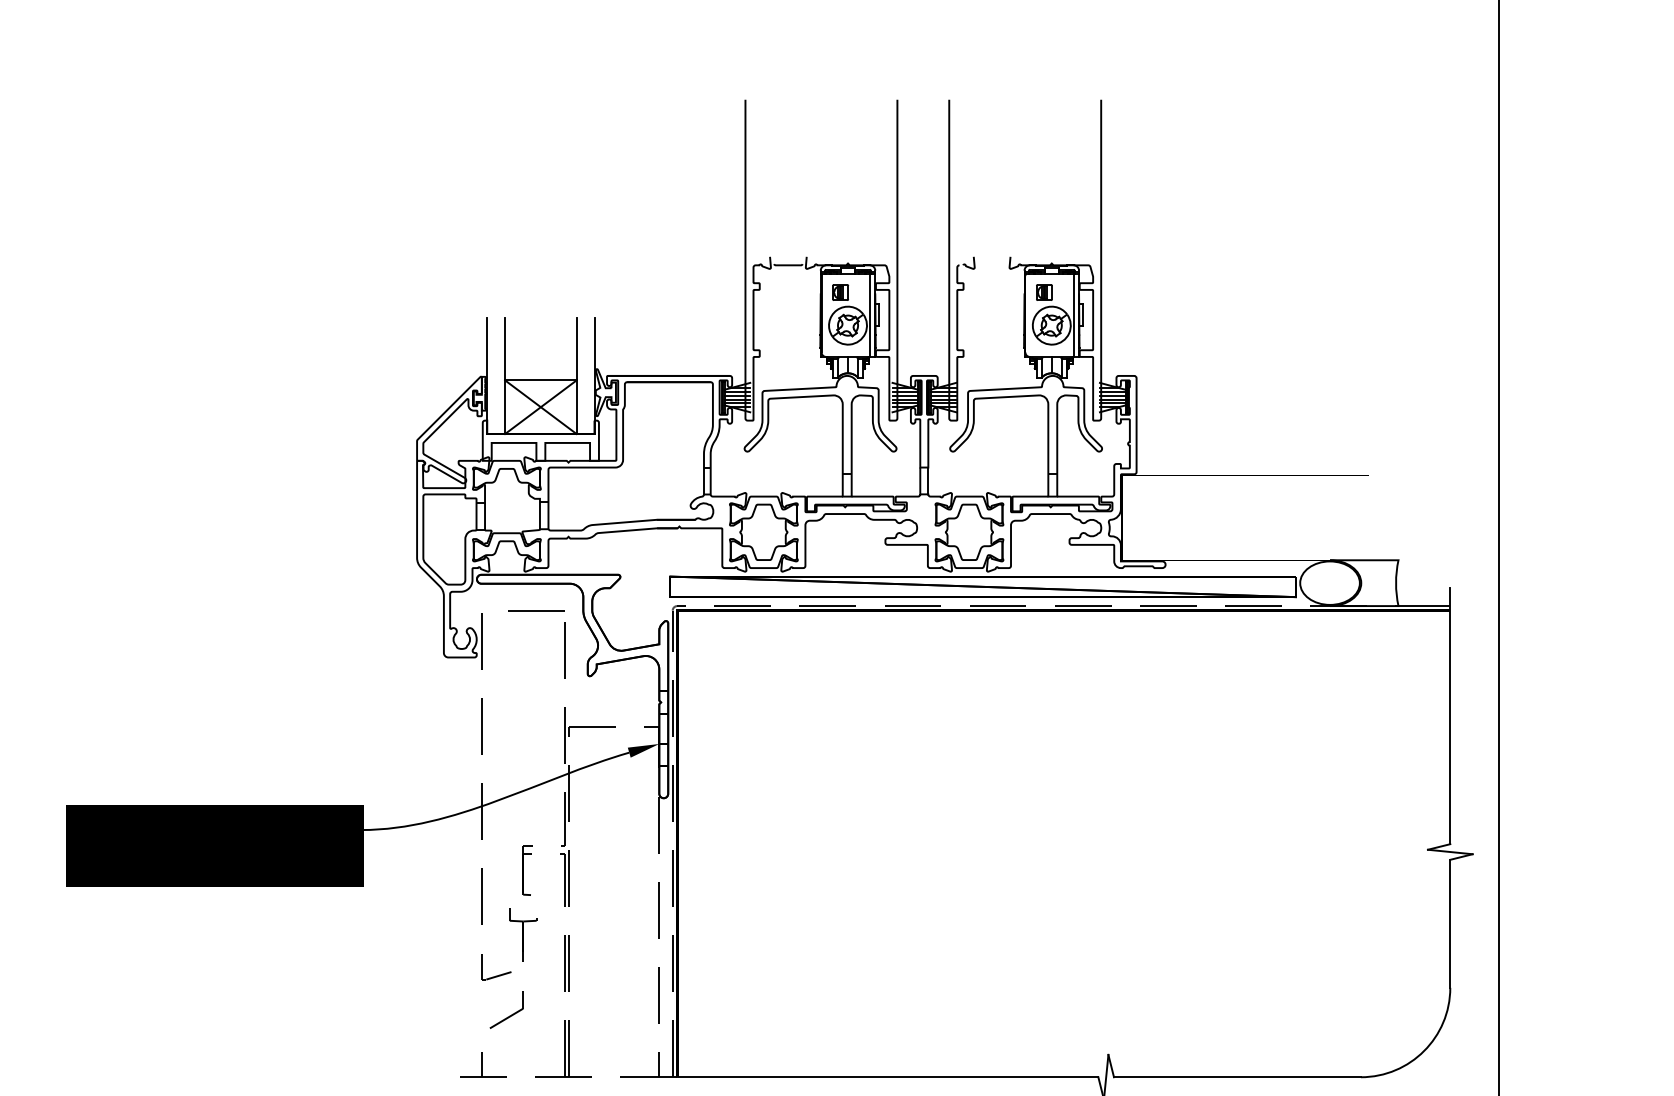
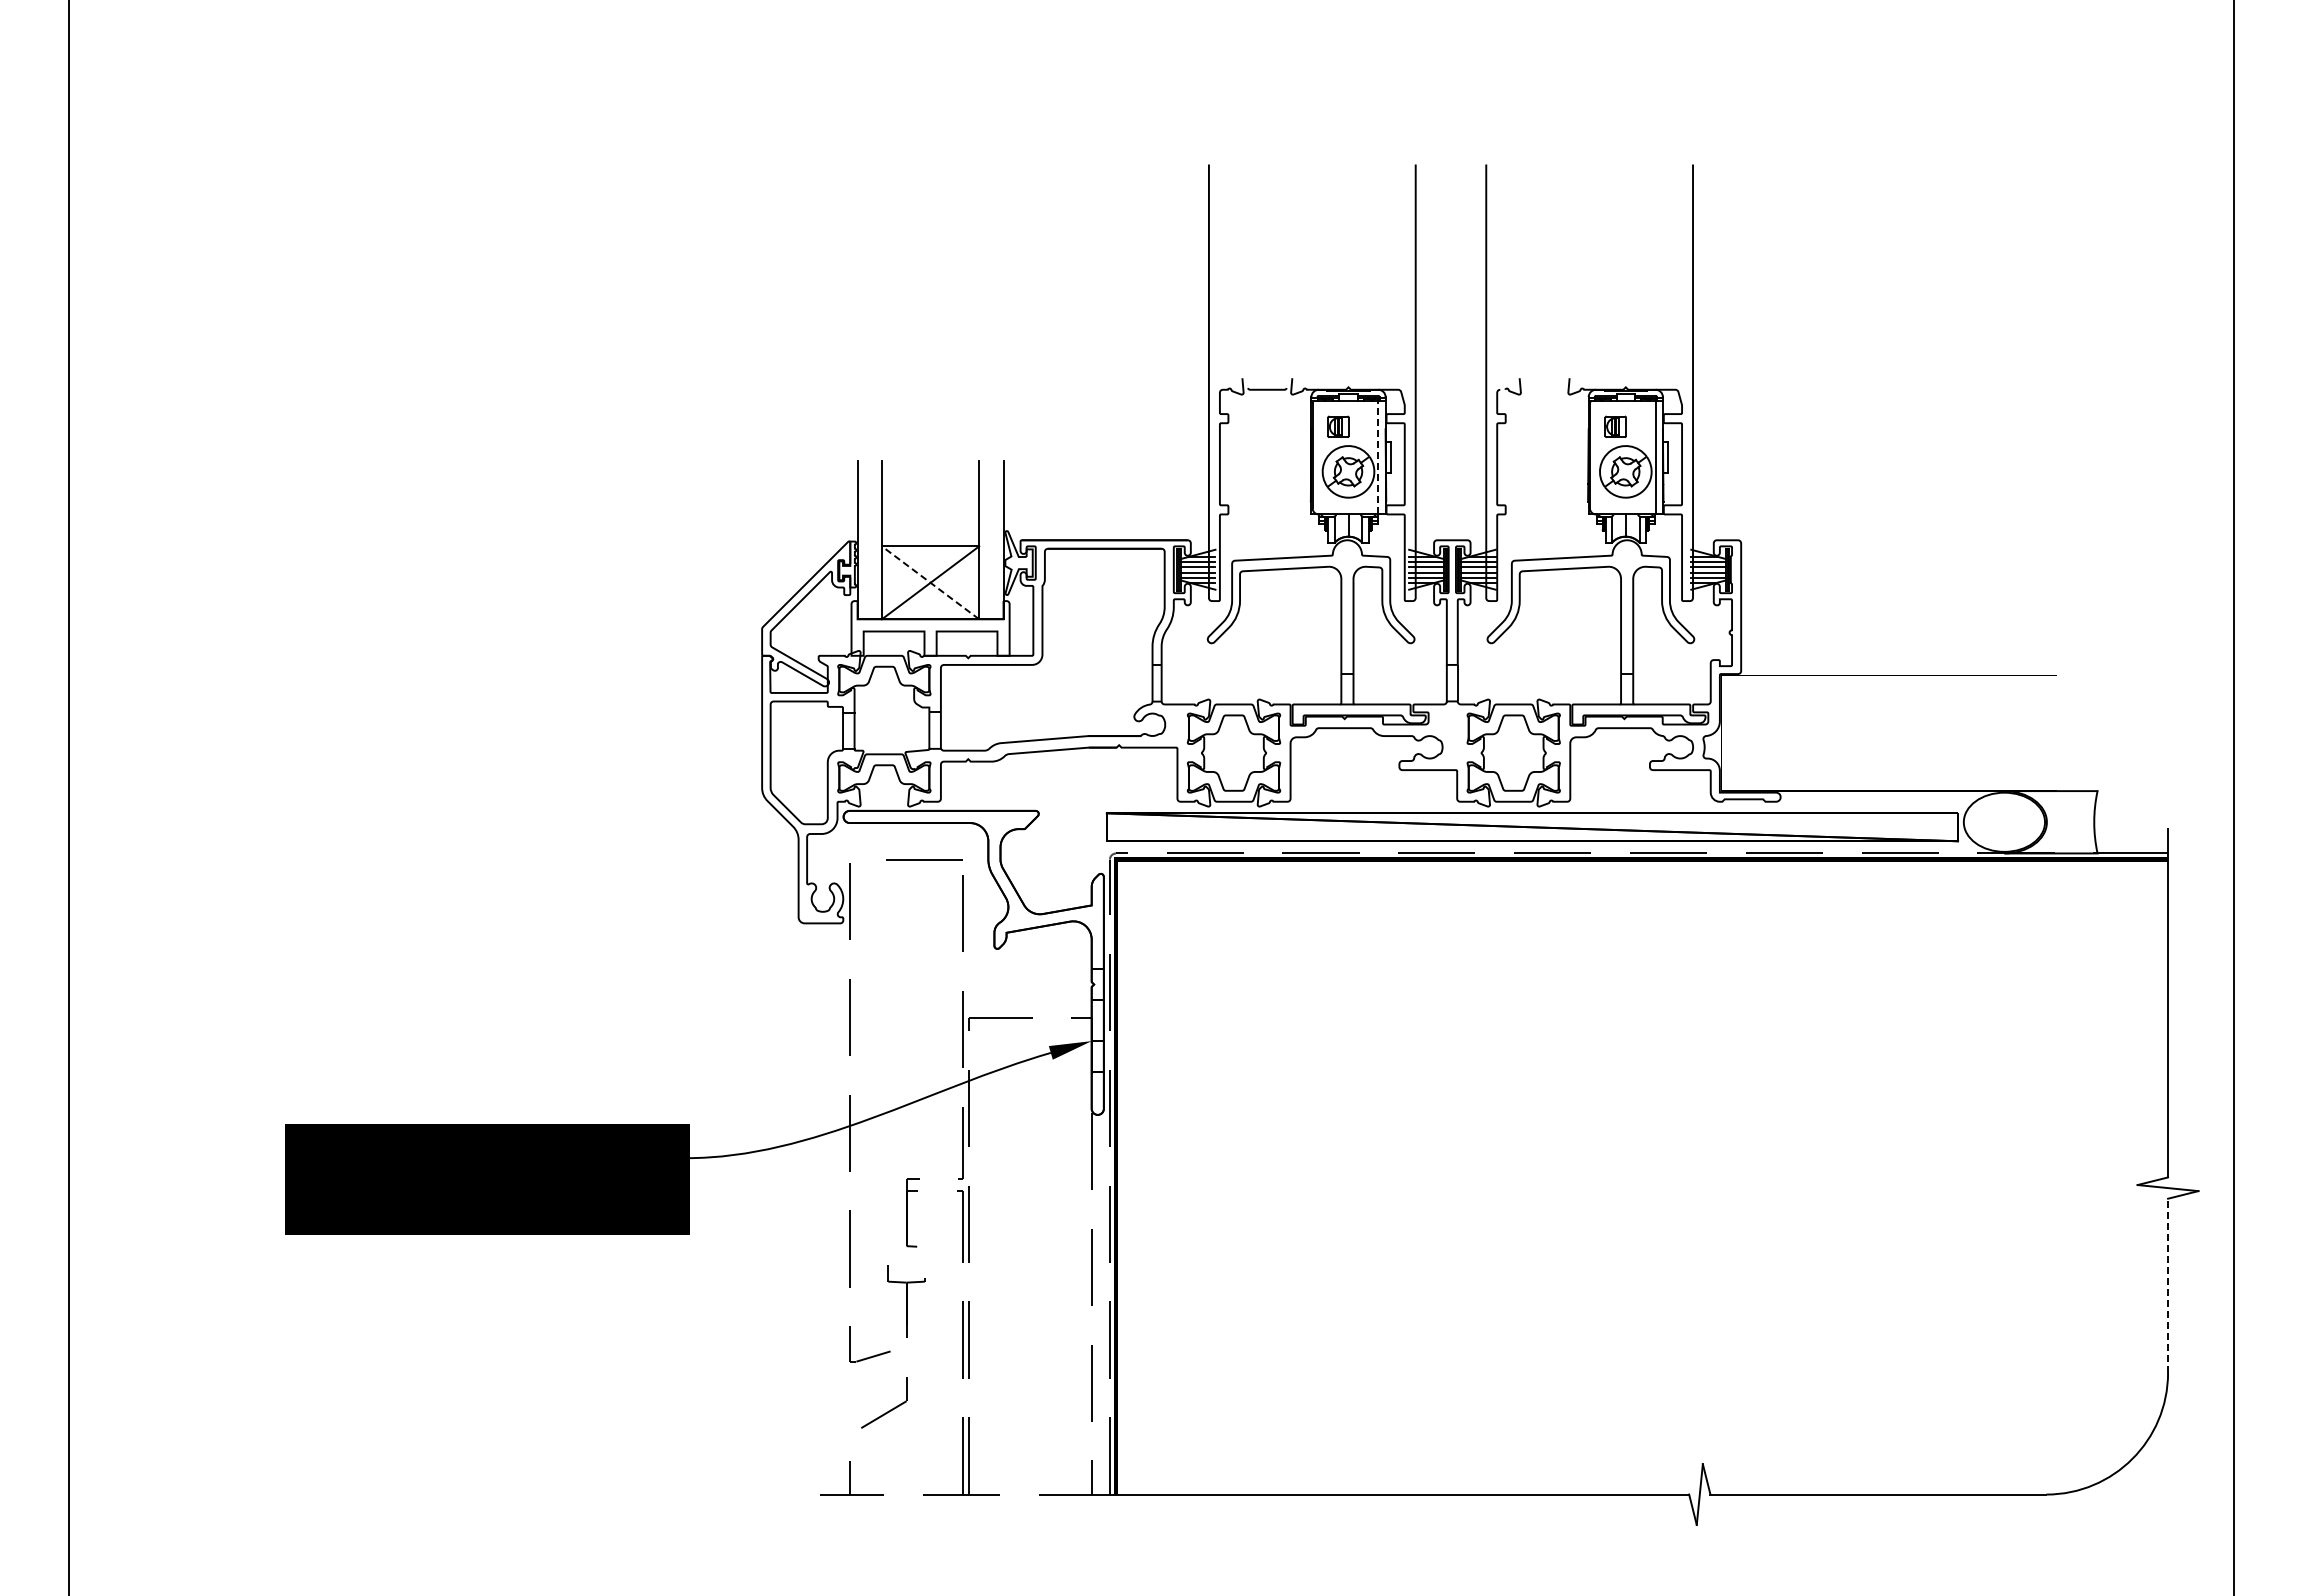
line: (870, 315) -> (1378, 457), solid -> dashed
line: (540, 406) -> (930, 582), solid -> dashed
line: (1450, 923) -> (2168, 1285), solid -> dashed

